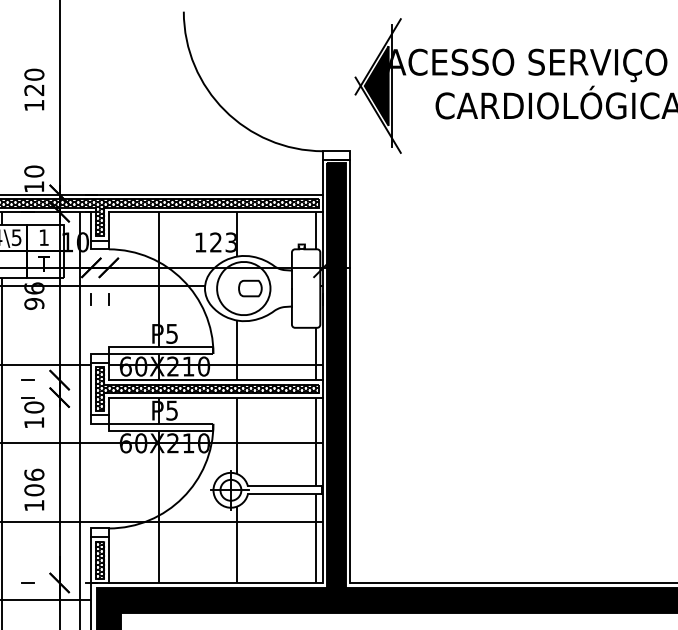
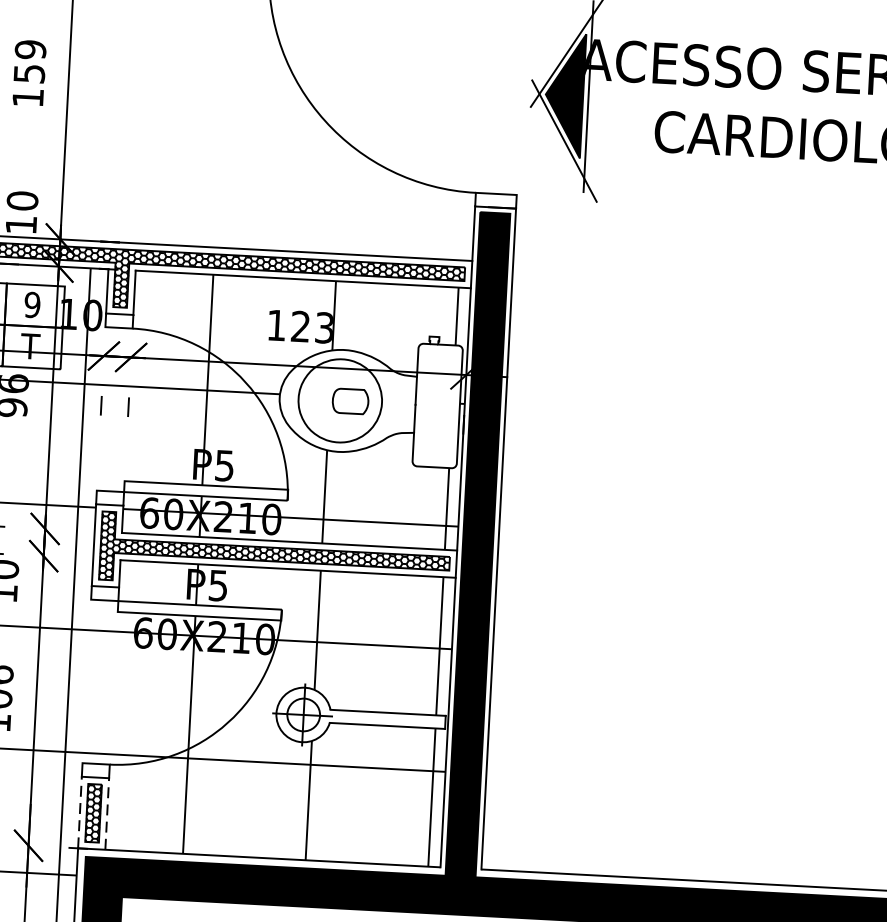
text: (34, 82) -> (30, 61), 120 -> 159
text: (44, 237) -> (33, 304), 1 -> 9
line: (91, 560) -> (80, 813), solid -> dashed
line: (108, 560) -> (106, 814), solid -> dashed

